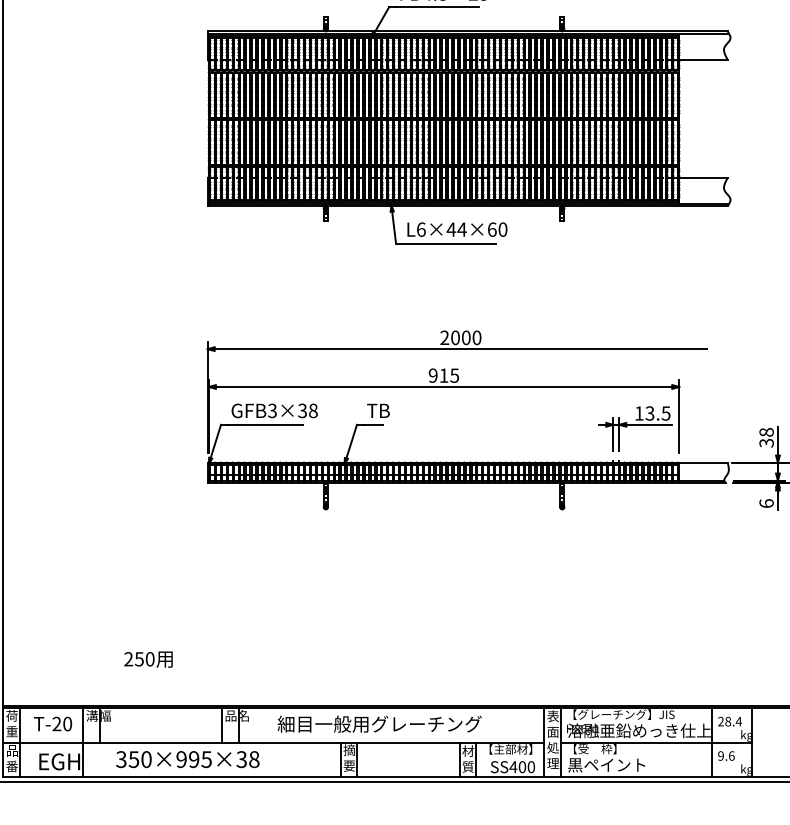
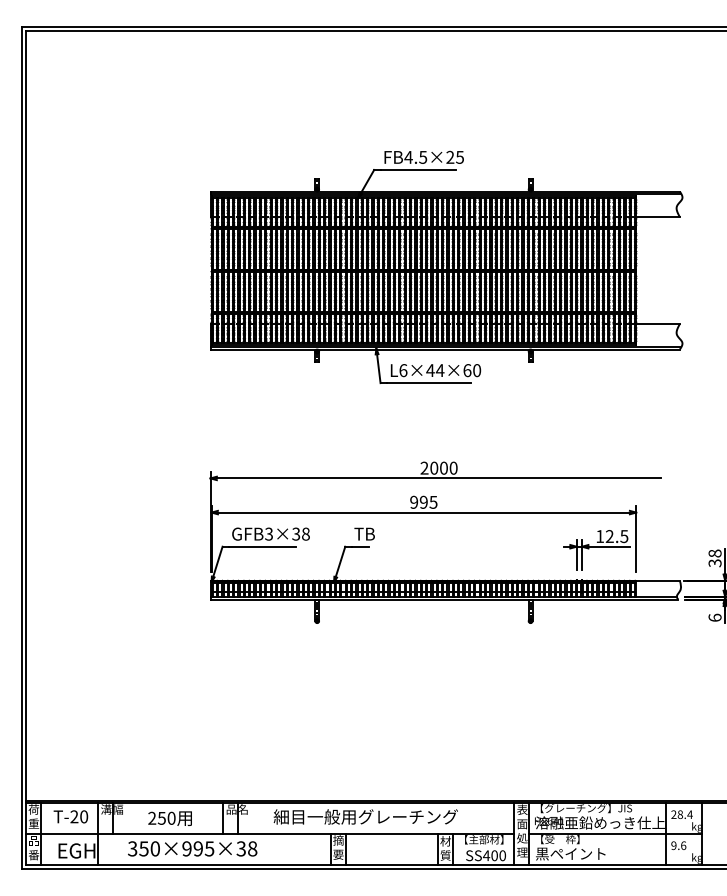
text: (443, 374) -> (423, 501), 915 -> 995
text: (649, 413) -> (609, 536), 13.5 -> 12.5
text: (147, 659) -> (169, 818), moved

